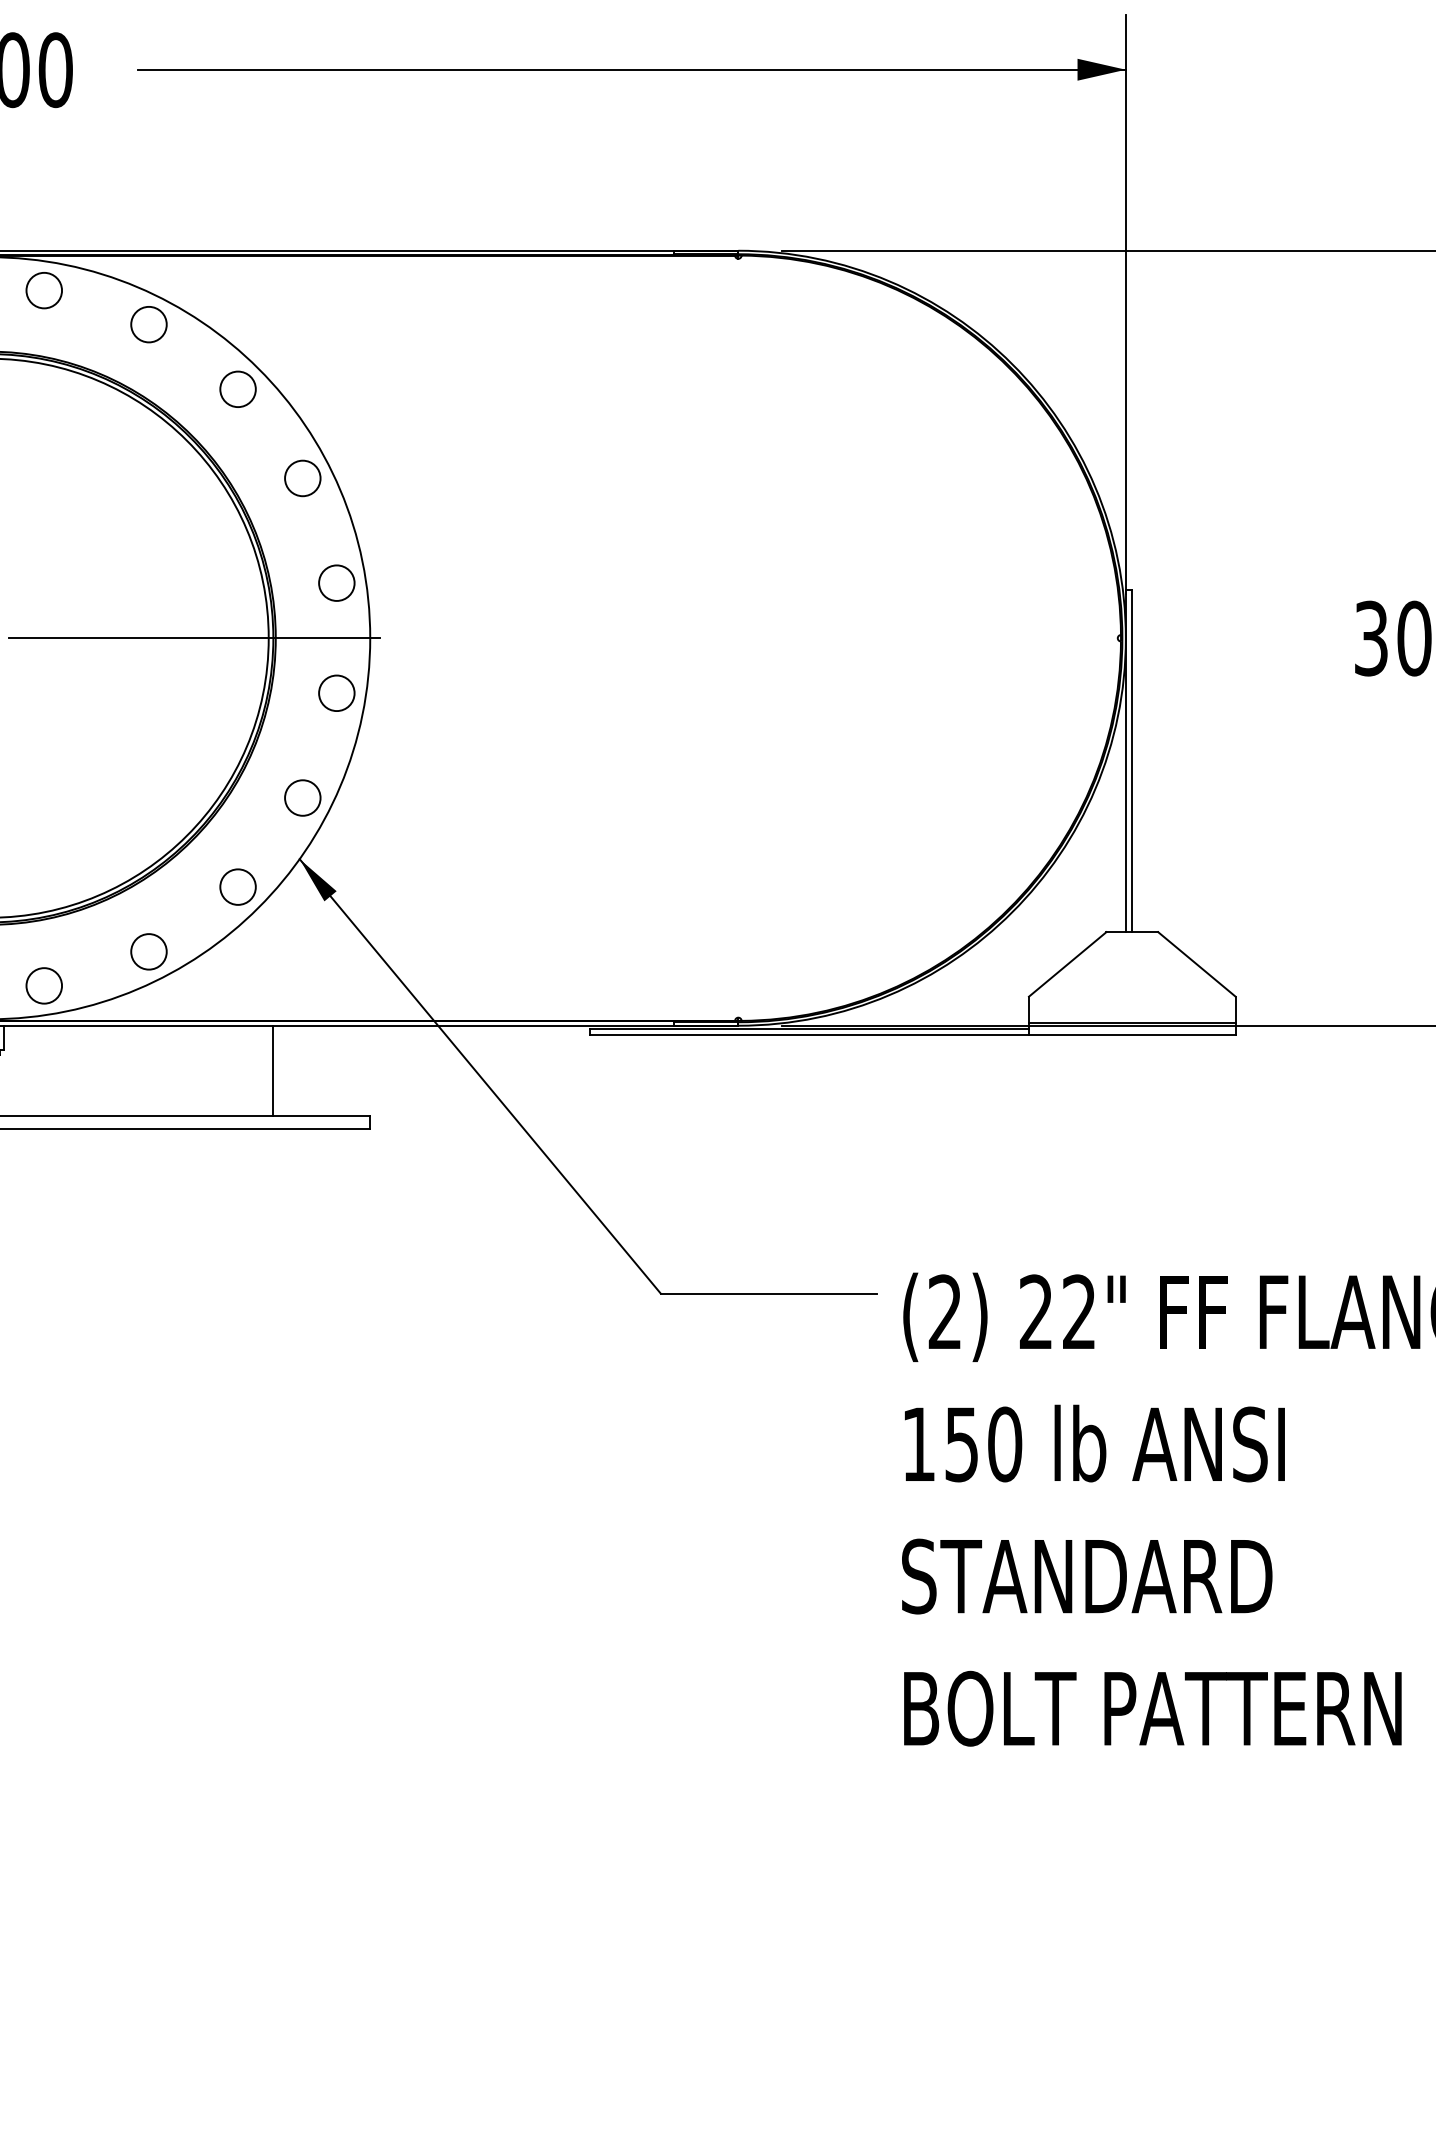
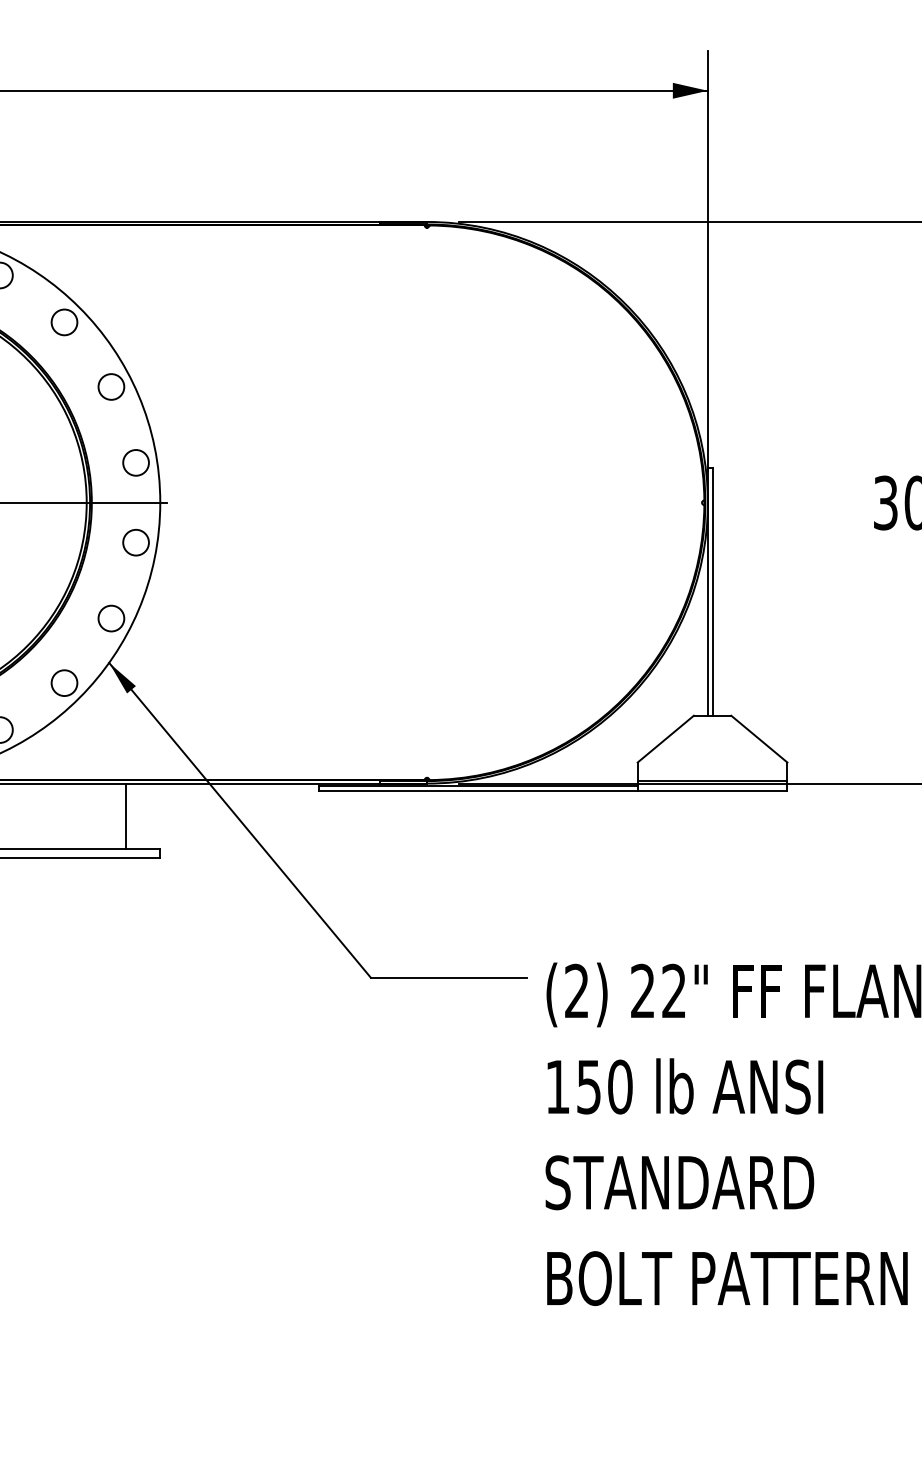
line: (273, 1070) -> (126, 816), moved

